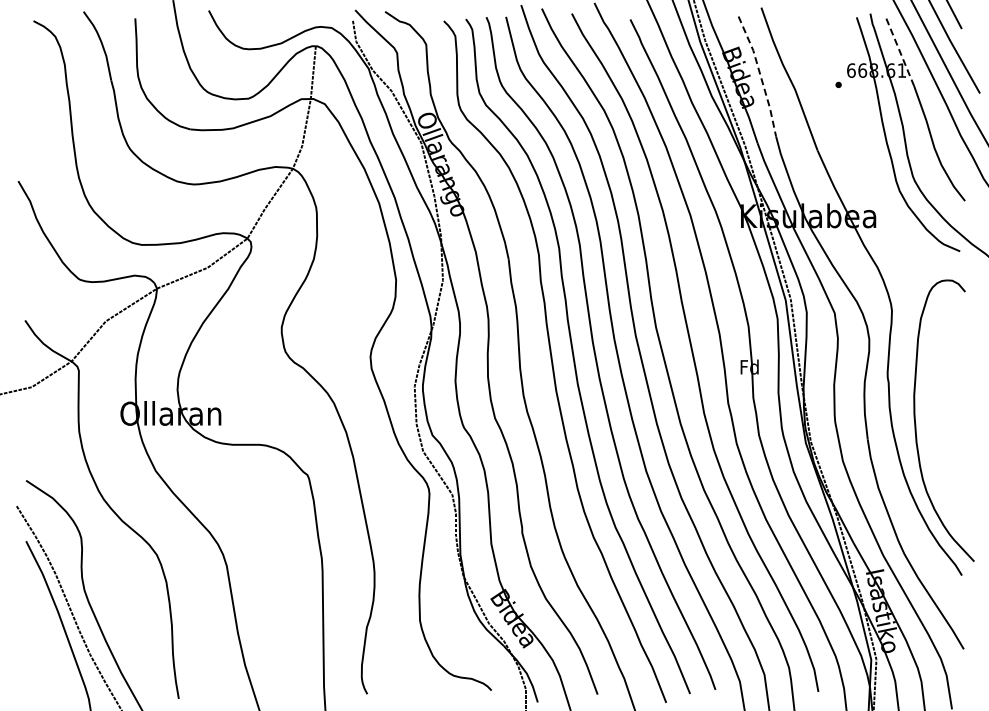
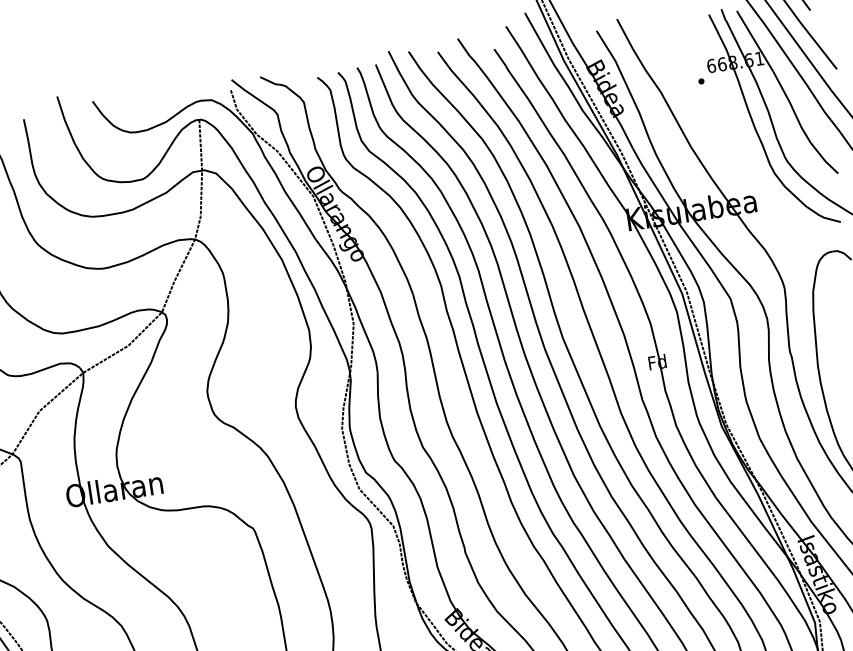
line: (900, 52) -> (755, 41), dashed -> solid
line: (760, 75) -> (625, 83), dashed -> solid

